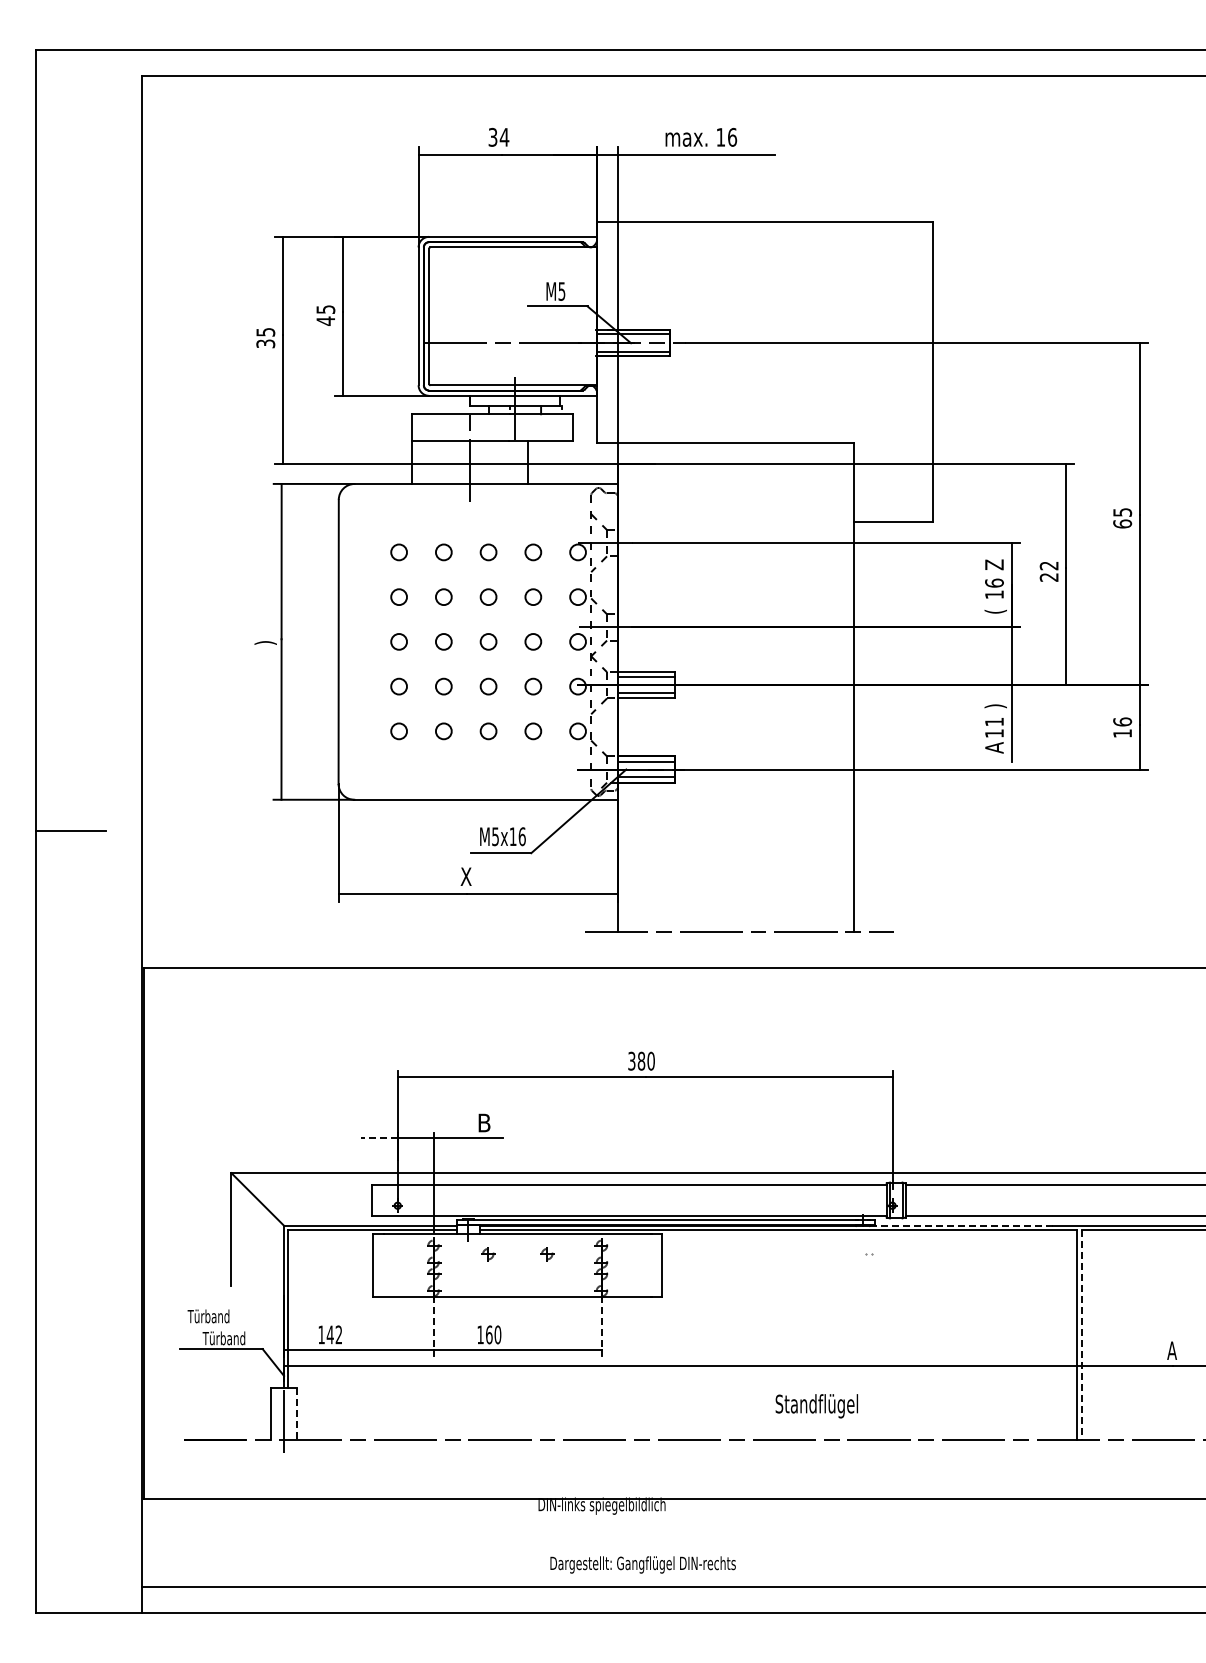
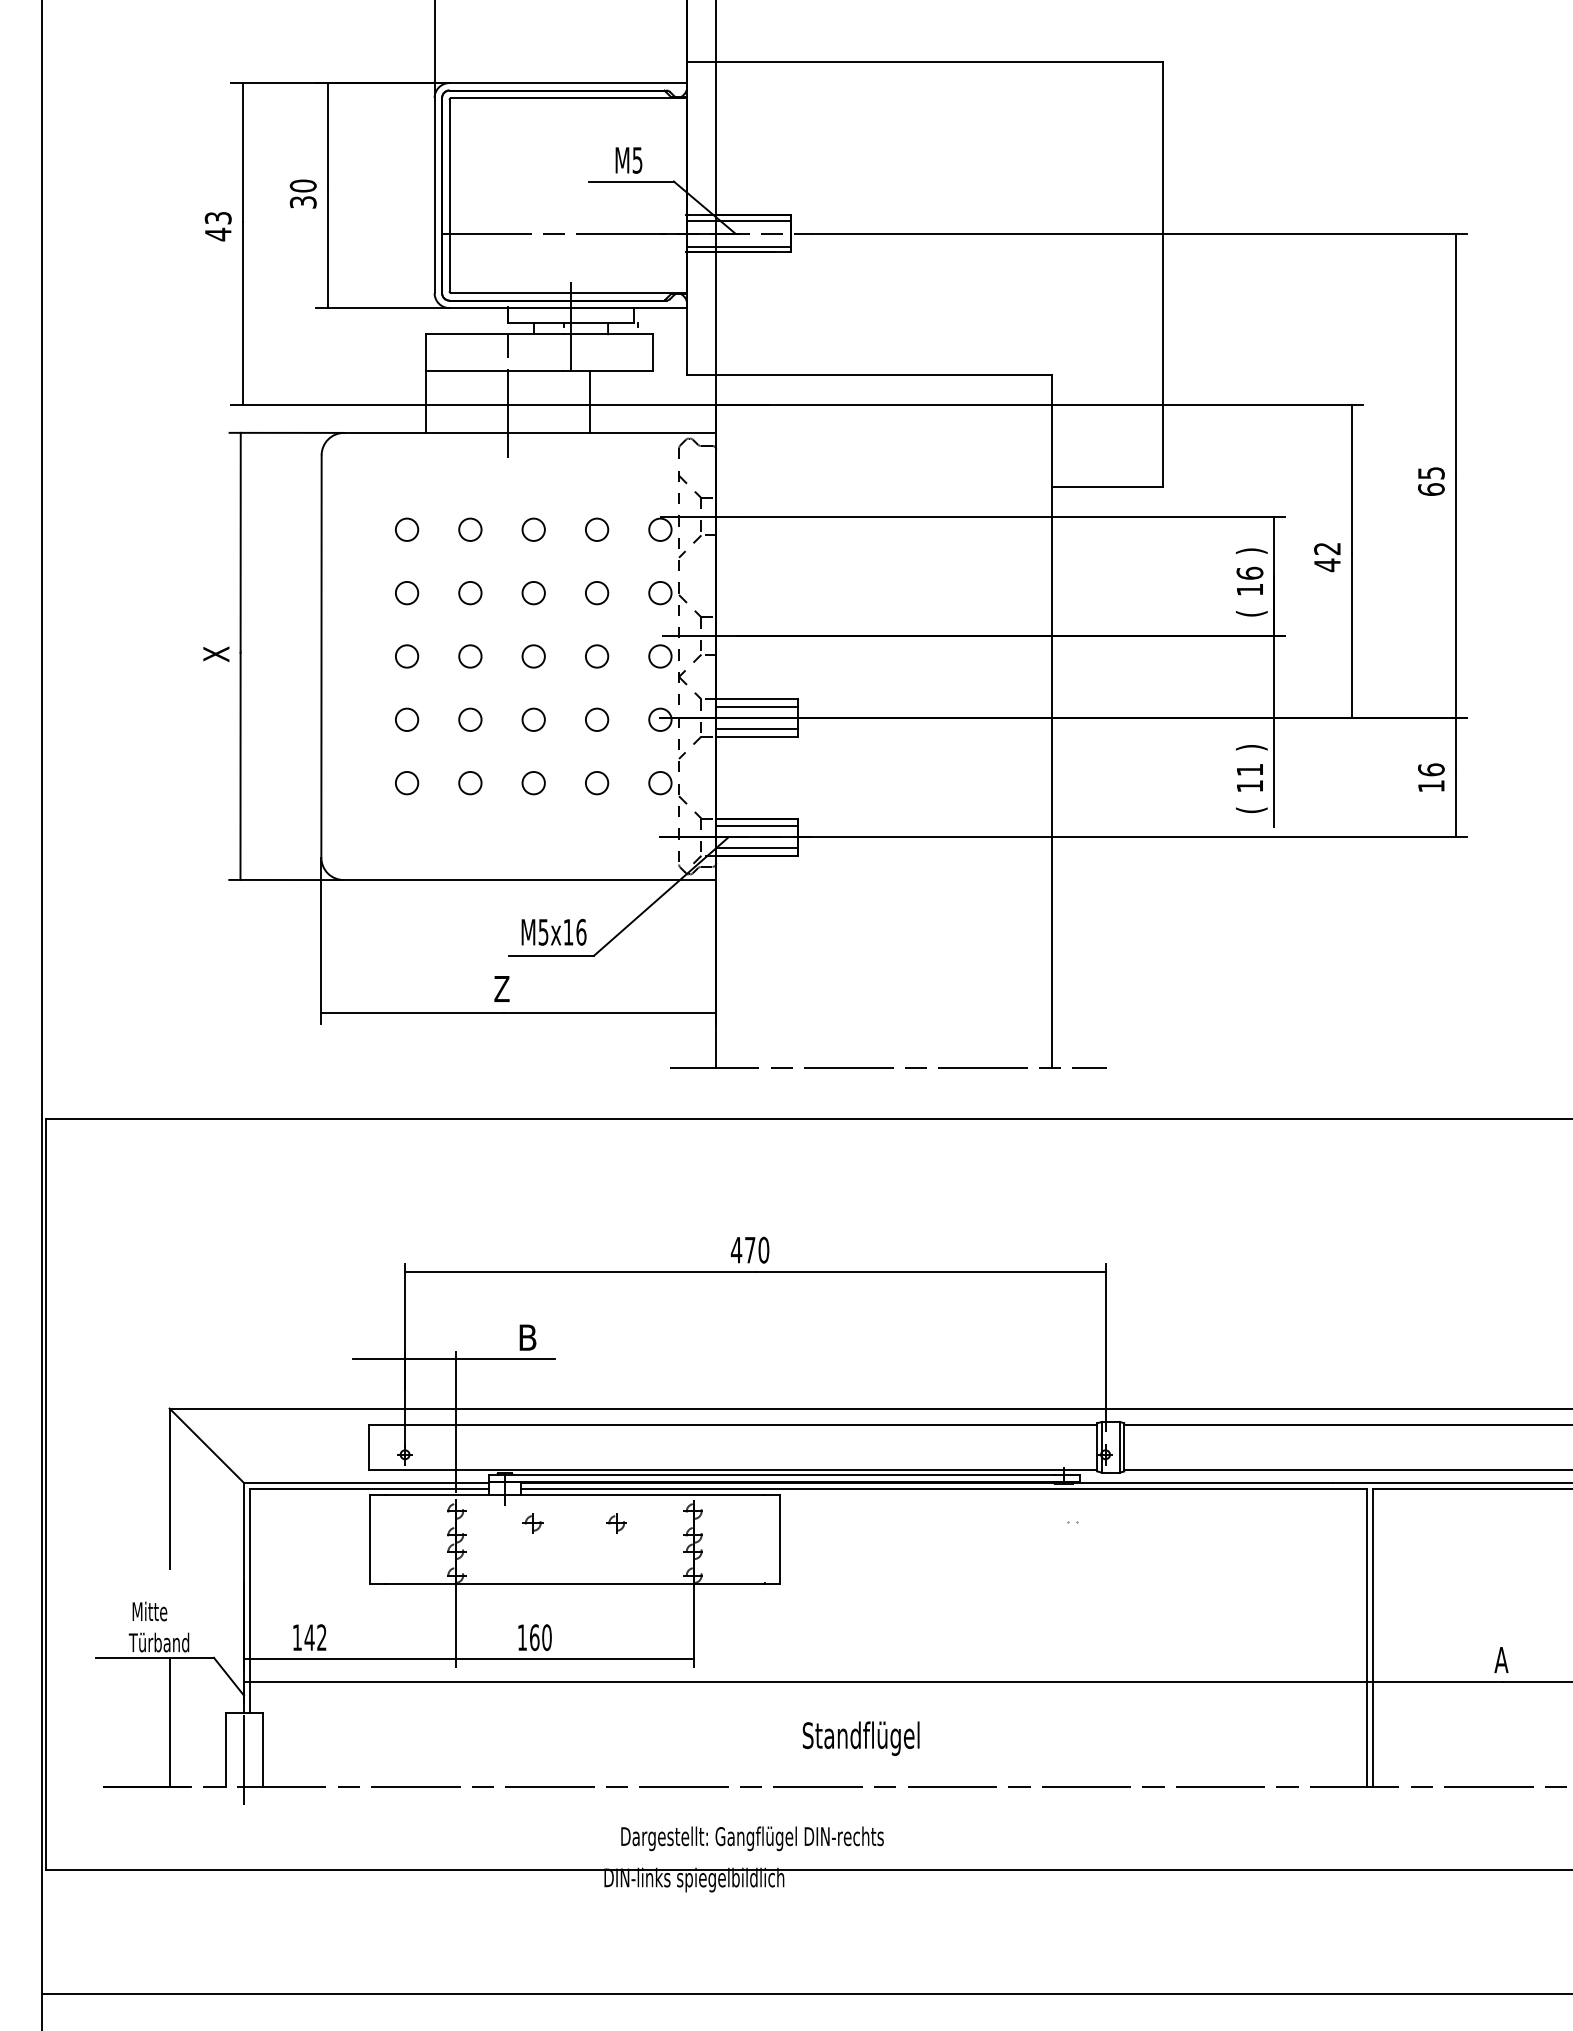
text: (325, 315) -> (302, 194), 45 -> 30
text: (265, 338) -> (217, 226), 35 -> 43
text: (995, 564) -> (1251, 546), Z -> )
text: (1048, 577) -> (1326, 565), 22 -> 42
text: (265, 640) -> (217, 654), ) -> X
text: (995, 747) -> (1251, 805), A -> (
text: (465, 876) -> (501, 988), X -> Z
text: (636, 1060) -> (743, 1249), 380 -> 470
line: (378, 1138) -> (377, 1359), dashed -> solid
line: (961, 1225) -> (1203, 1482), dashed -> solid
text: (208, 1316) -> (137, 1611), Türband -> Mitte
line: (433, 1323) -> (455, 1621), dashed -> solid
line: (601, 1323) -> (693, 1621), dashed -> solid
line: (1081, 1335) -> (1373, 1638), dashed -> solid
line: (231, 1394) -> (169, 1722), added
text: (816, 1406) -> (860, 1739), moved
line: (297, 1414) -> (263, 1750), dashed -> solid
text: (642, 1564) -> (751, 1838), moved

